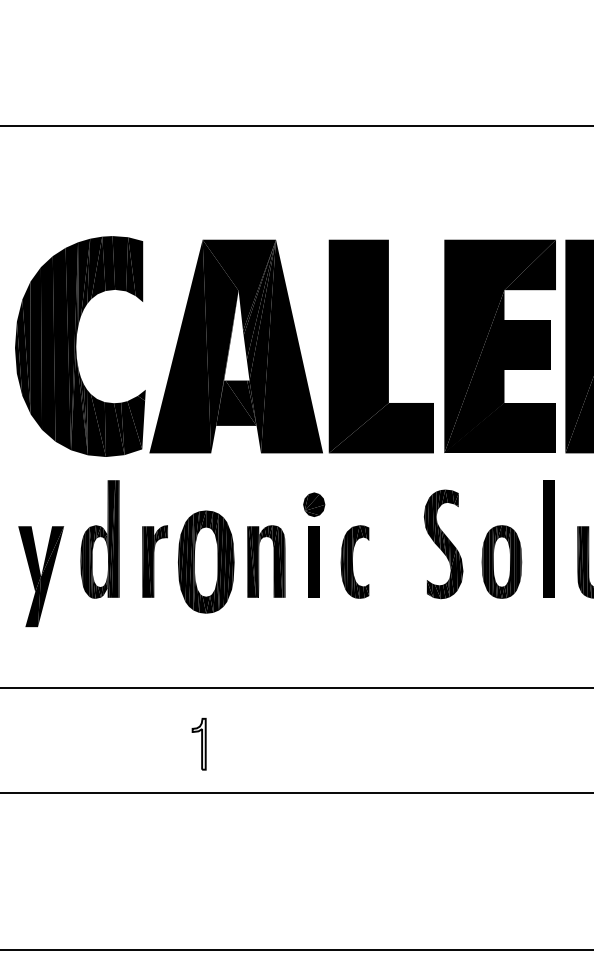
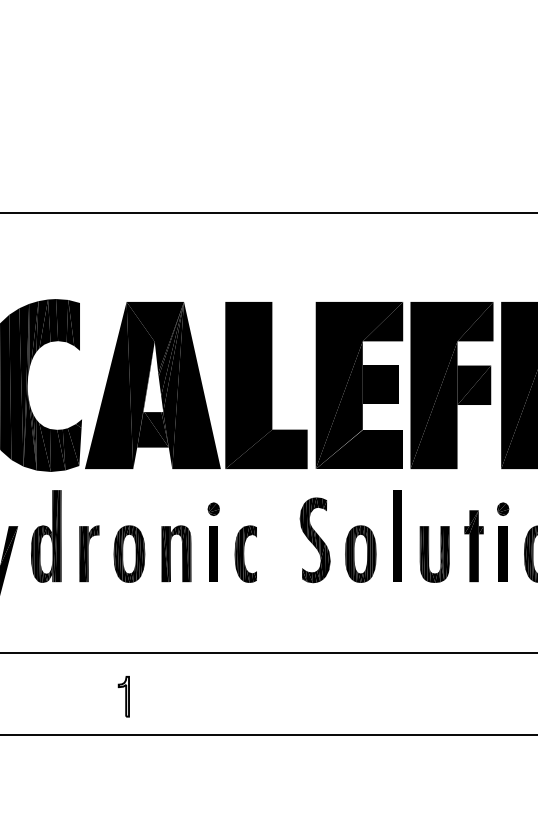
part: (313, 503) -> (213, 508), size x0.71
part: (206, 561) -> (129, 553), size x0.71

